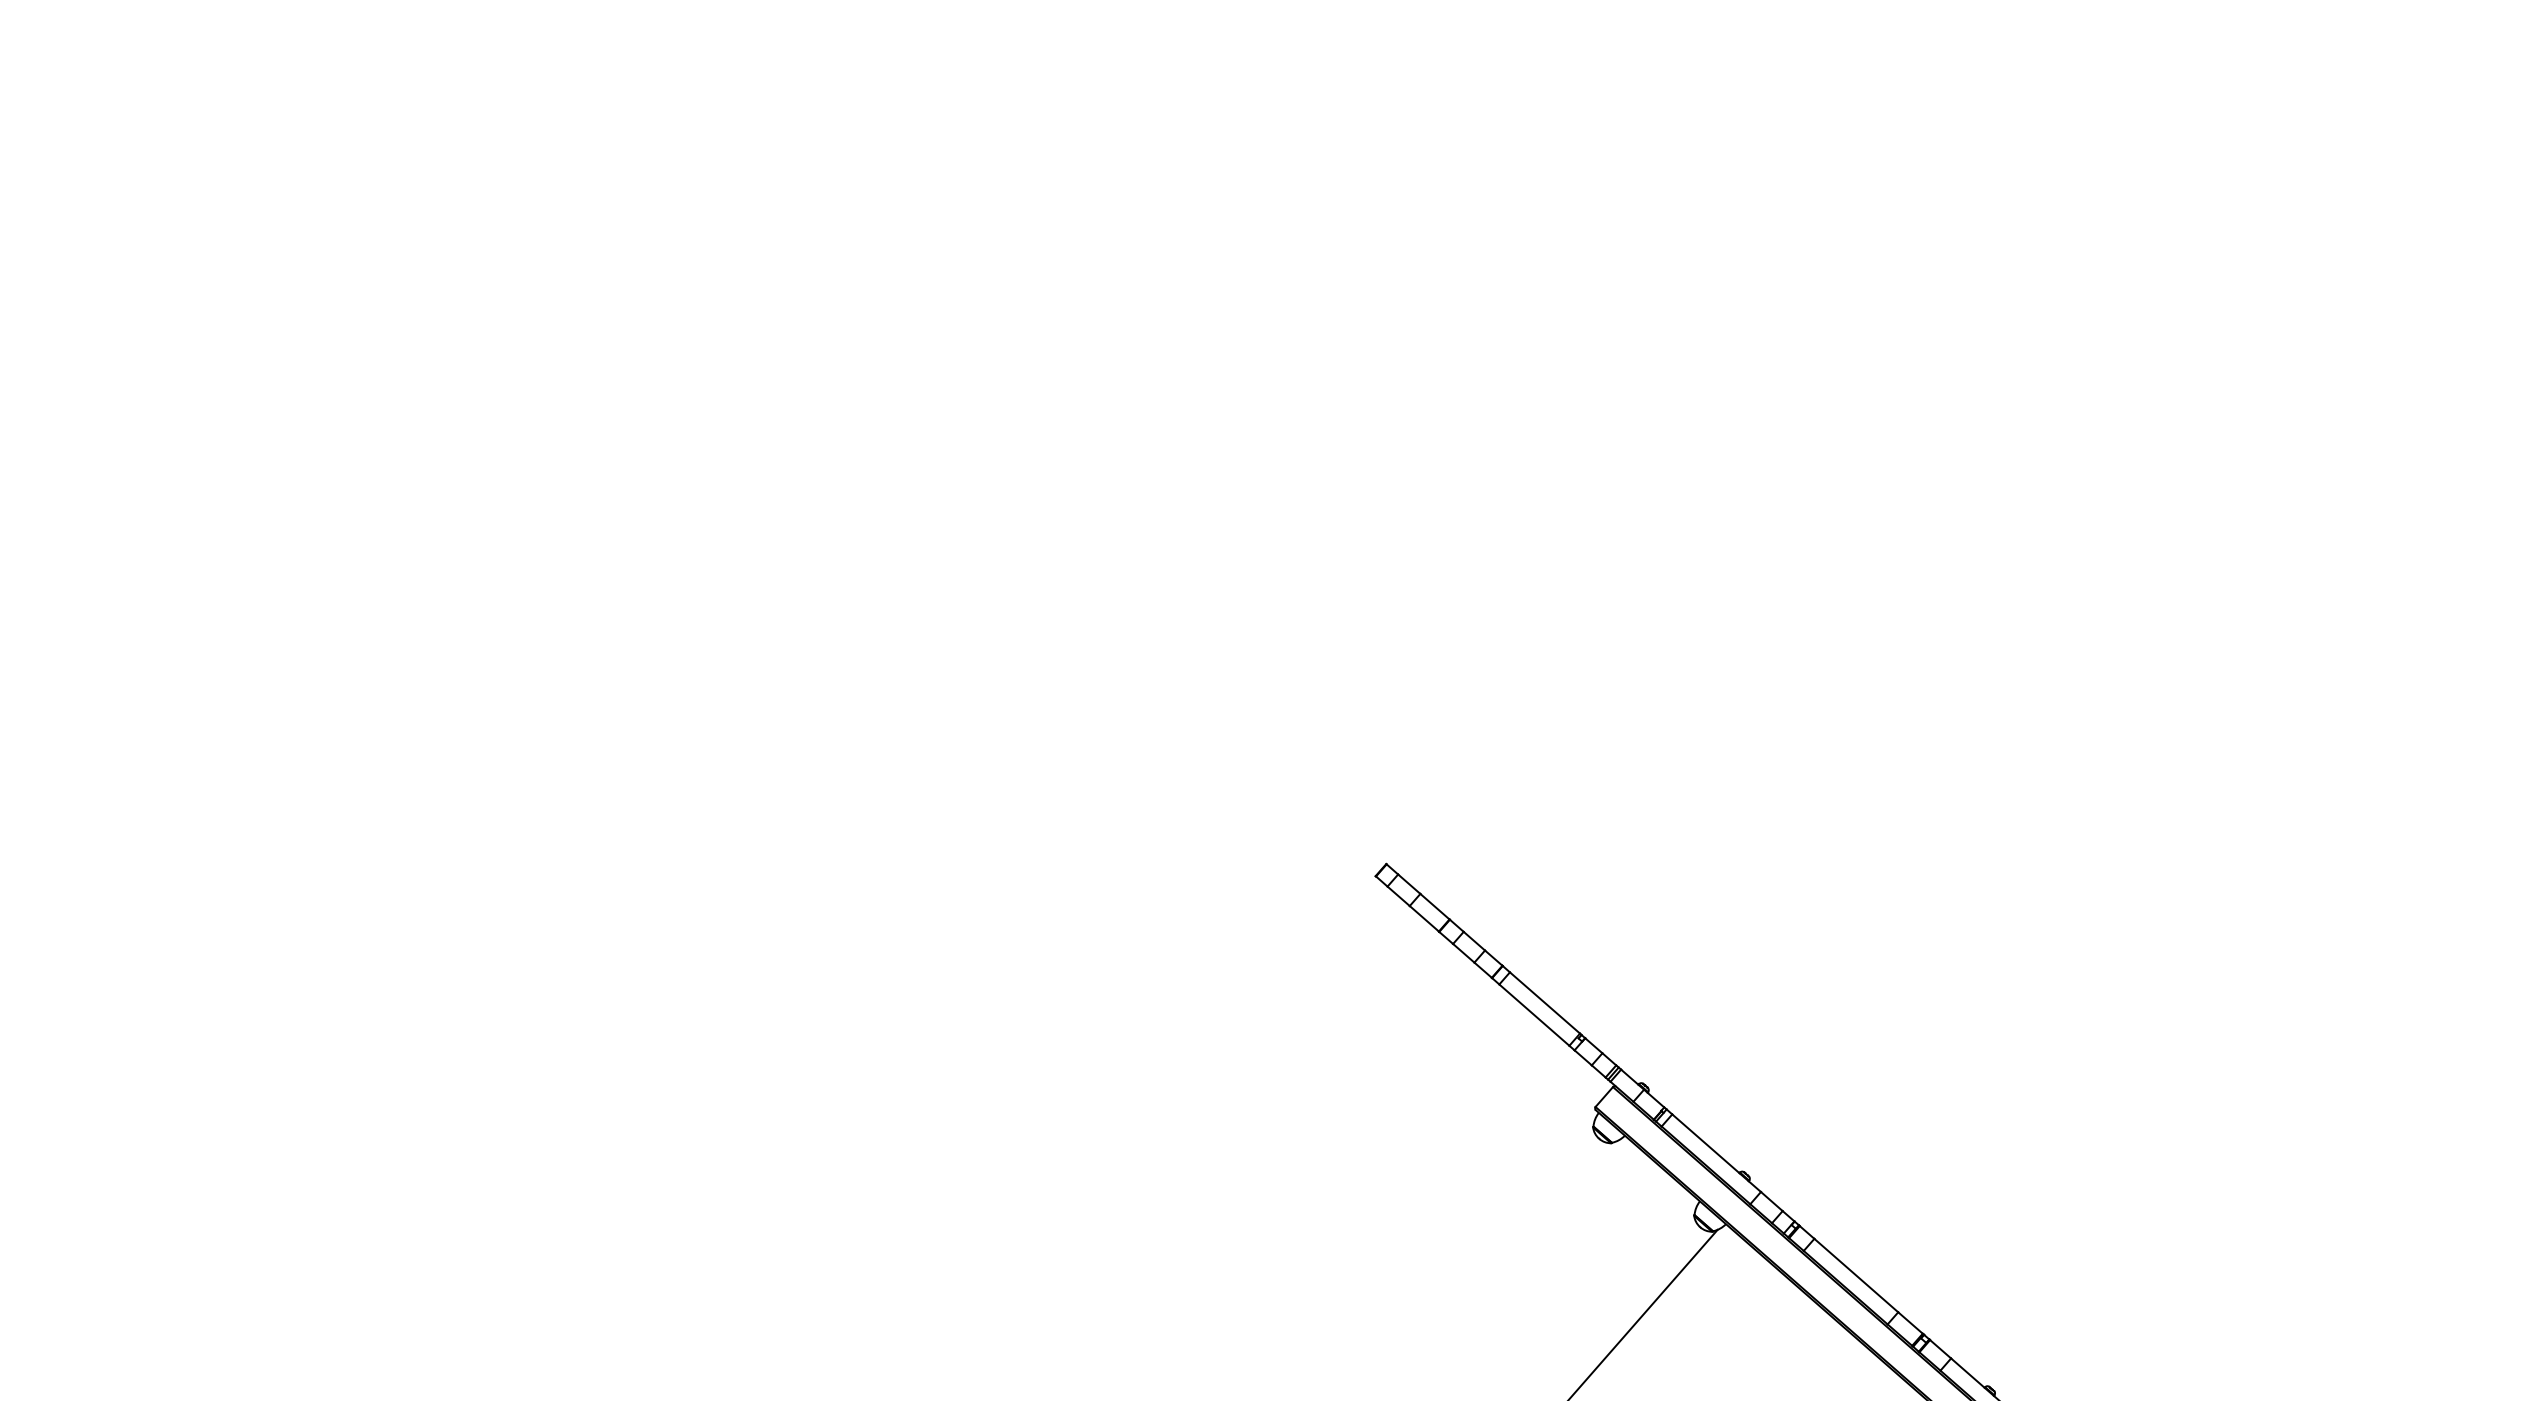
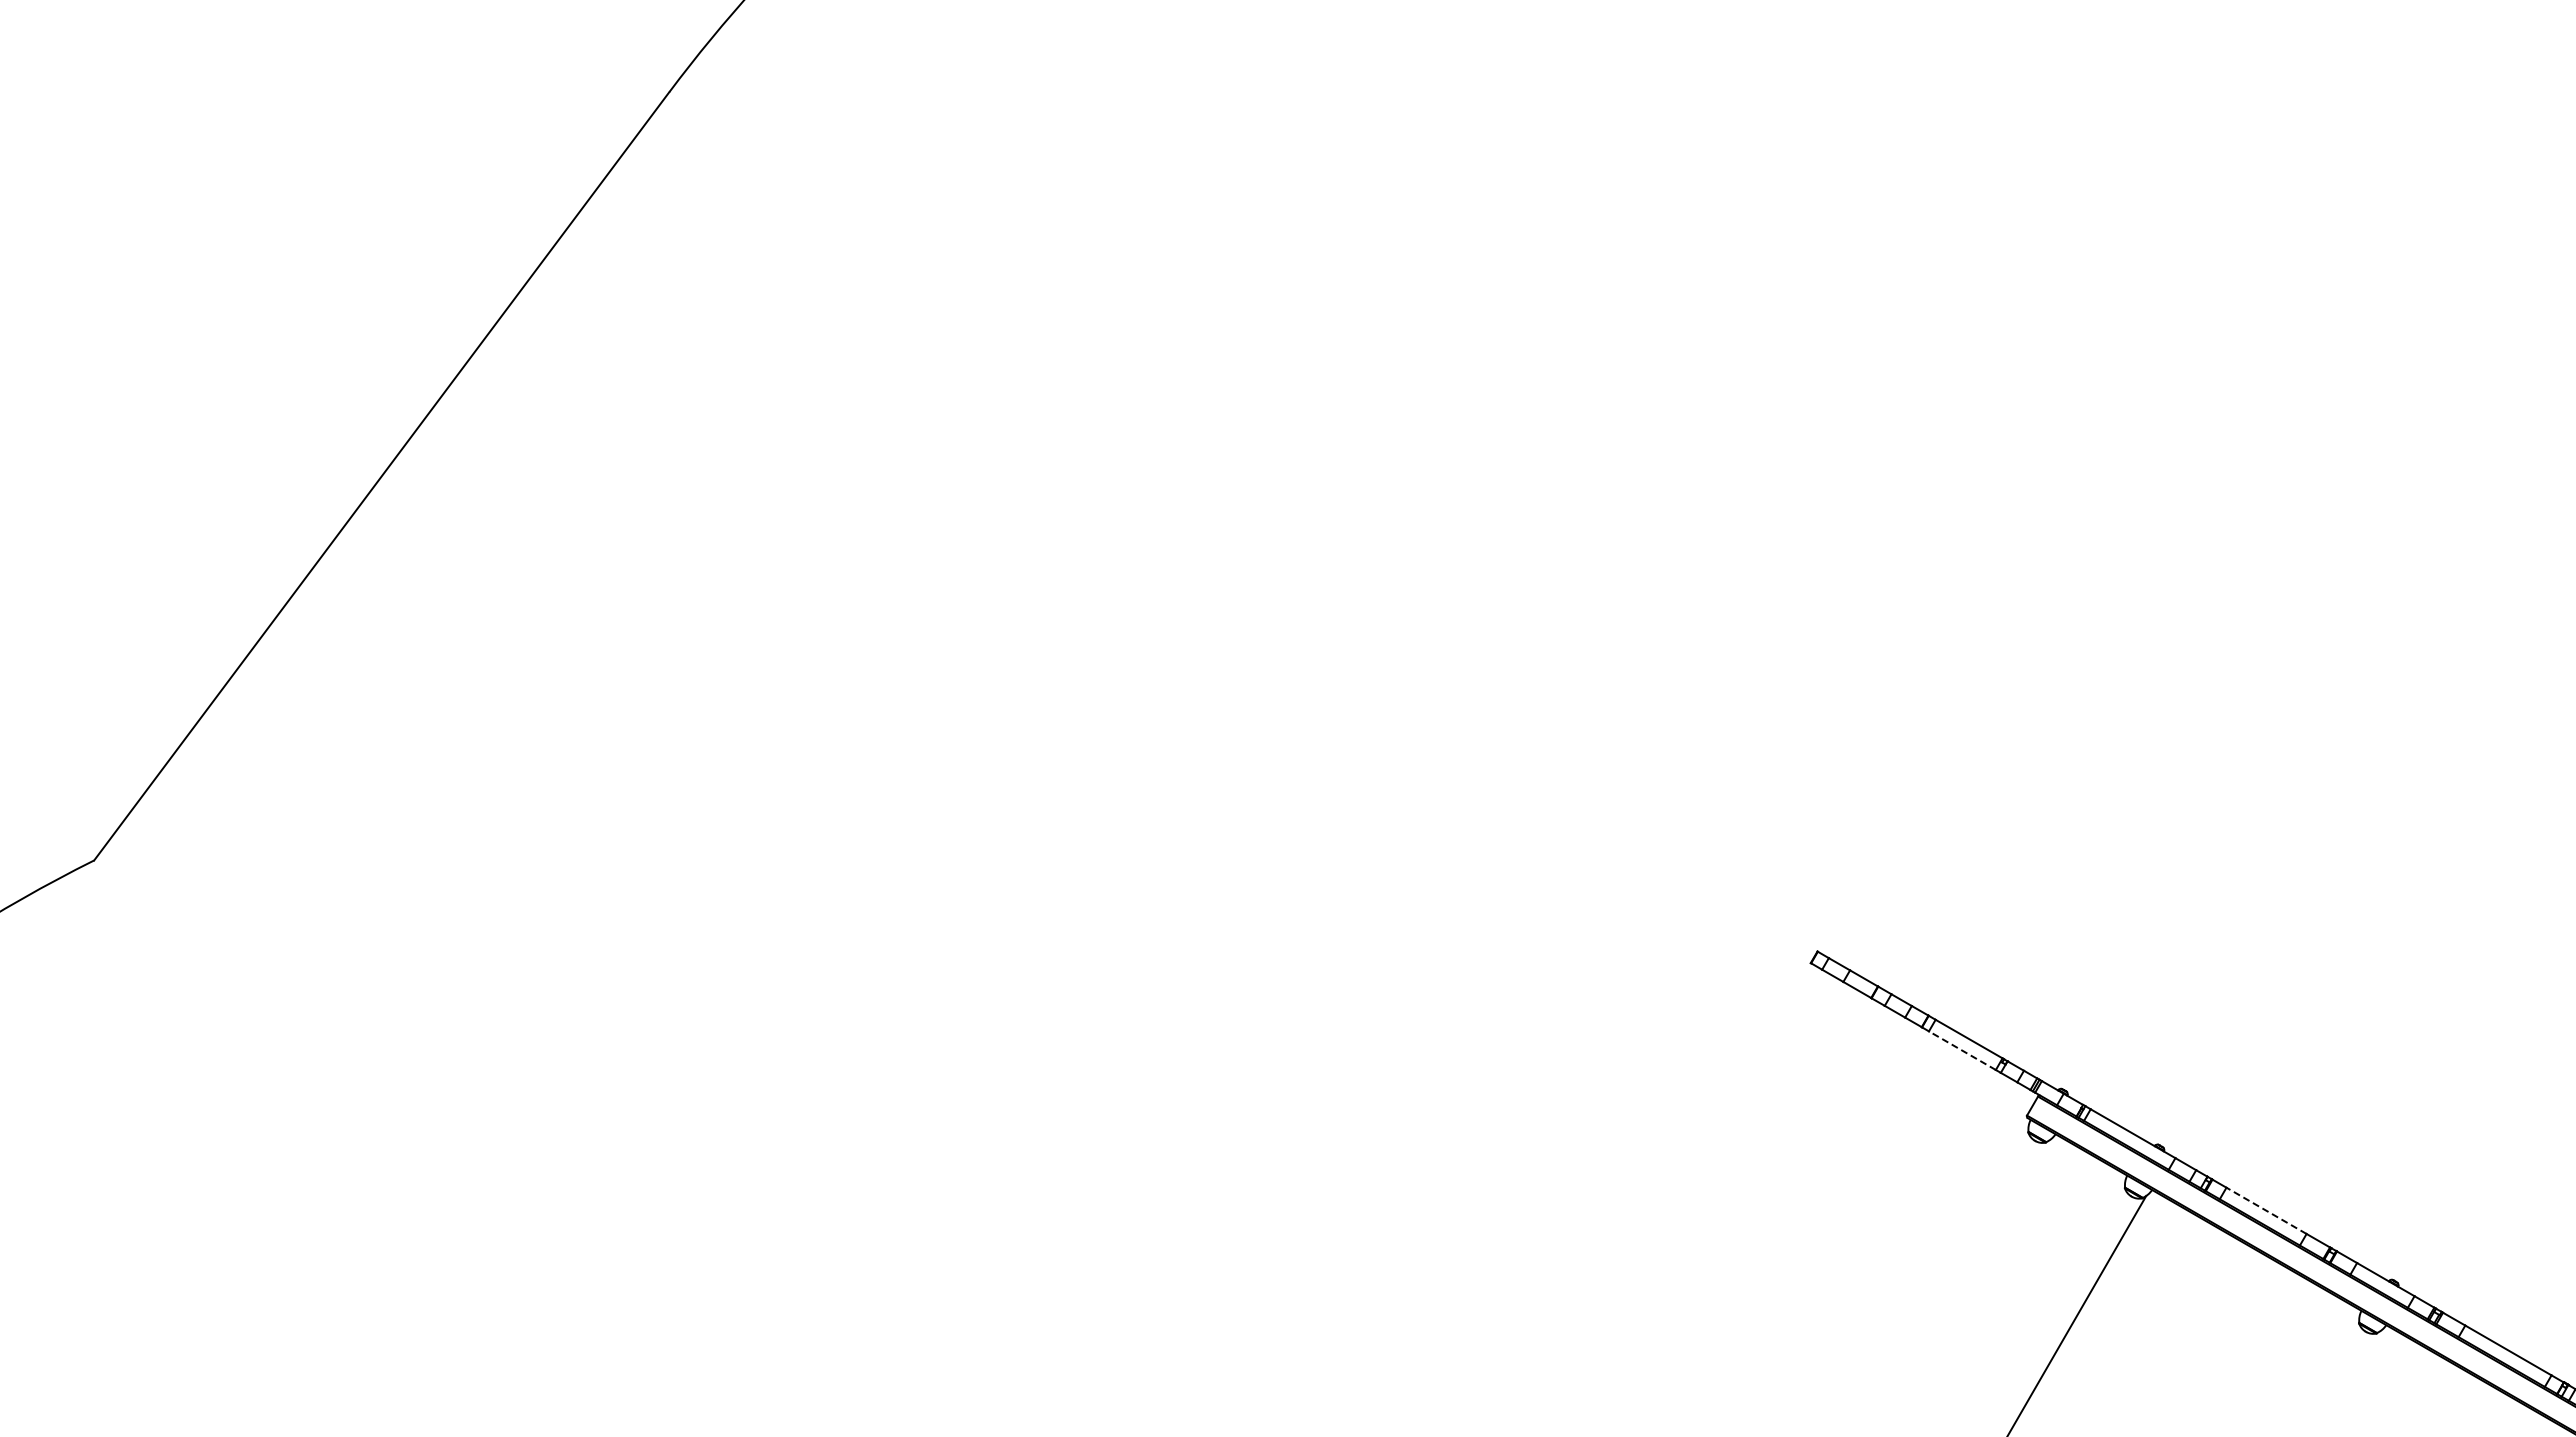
line: (1534, 1014) -> (1962, 1050), solid -> dashed
line: (1856, 1275) -> (2266, 1210), solid -> dashed

